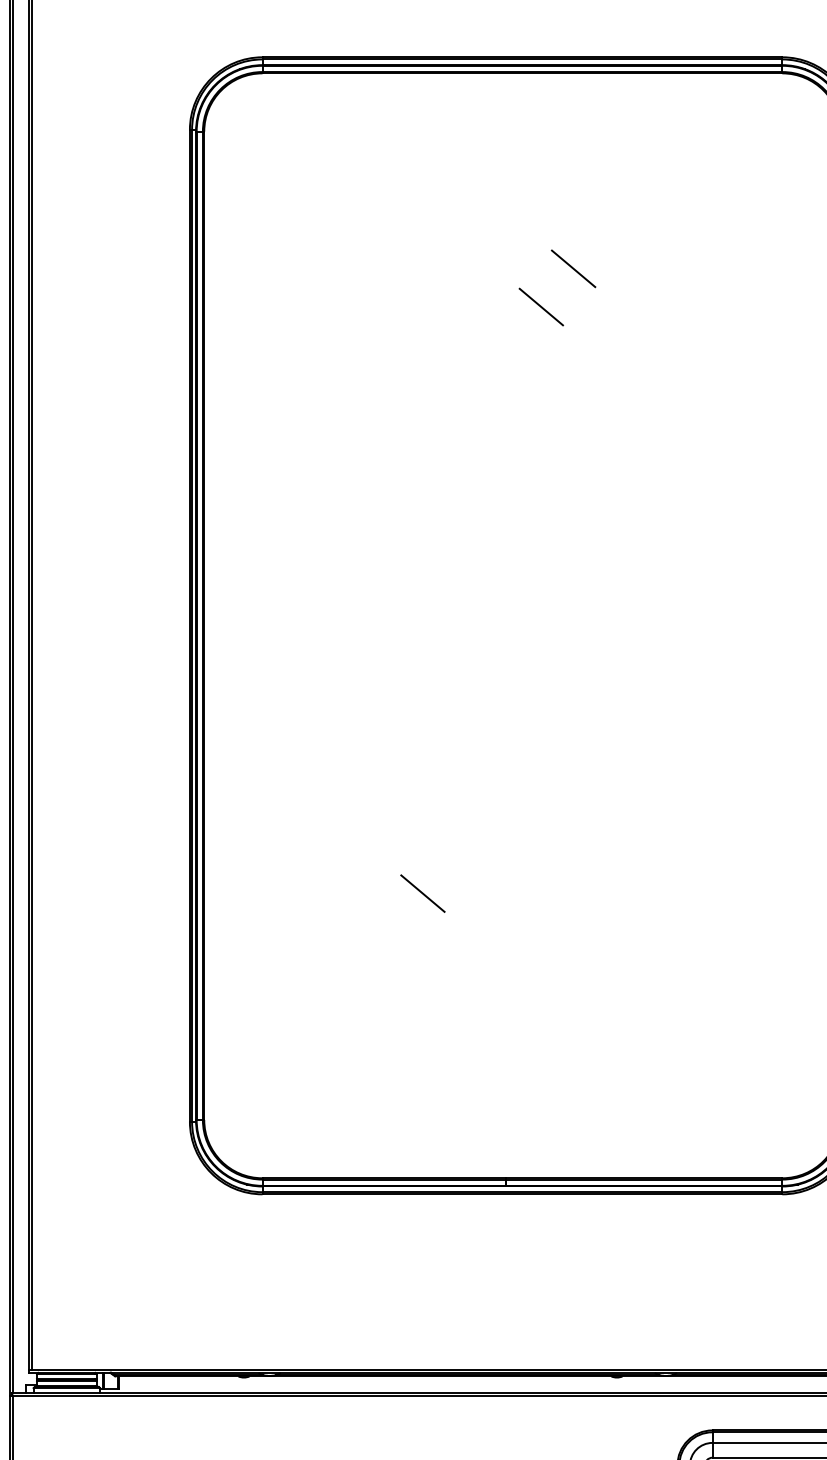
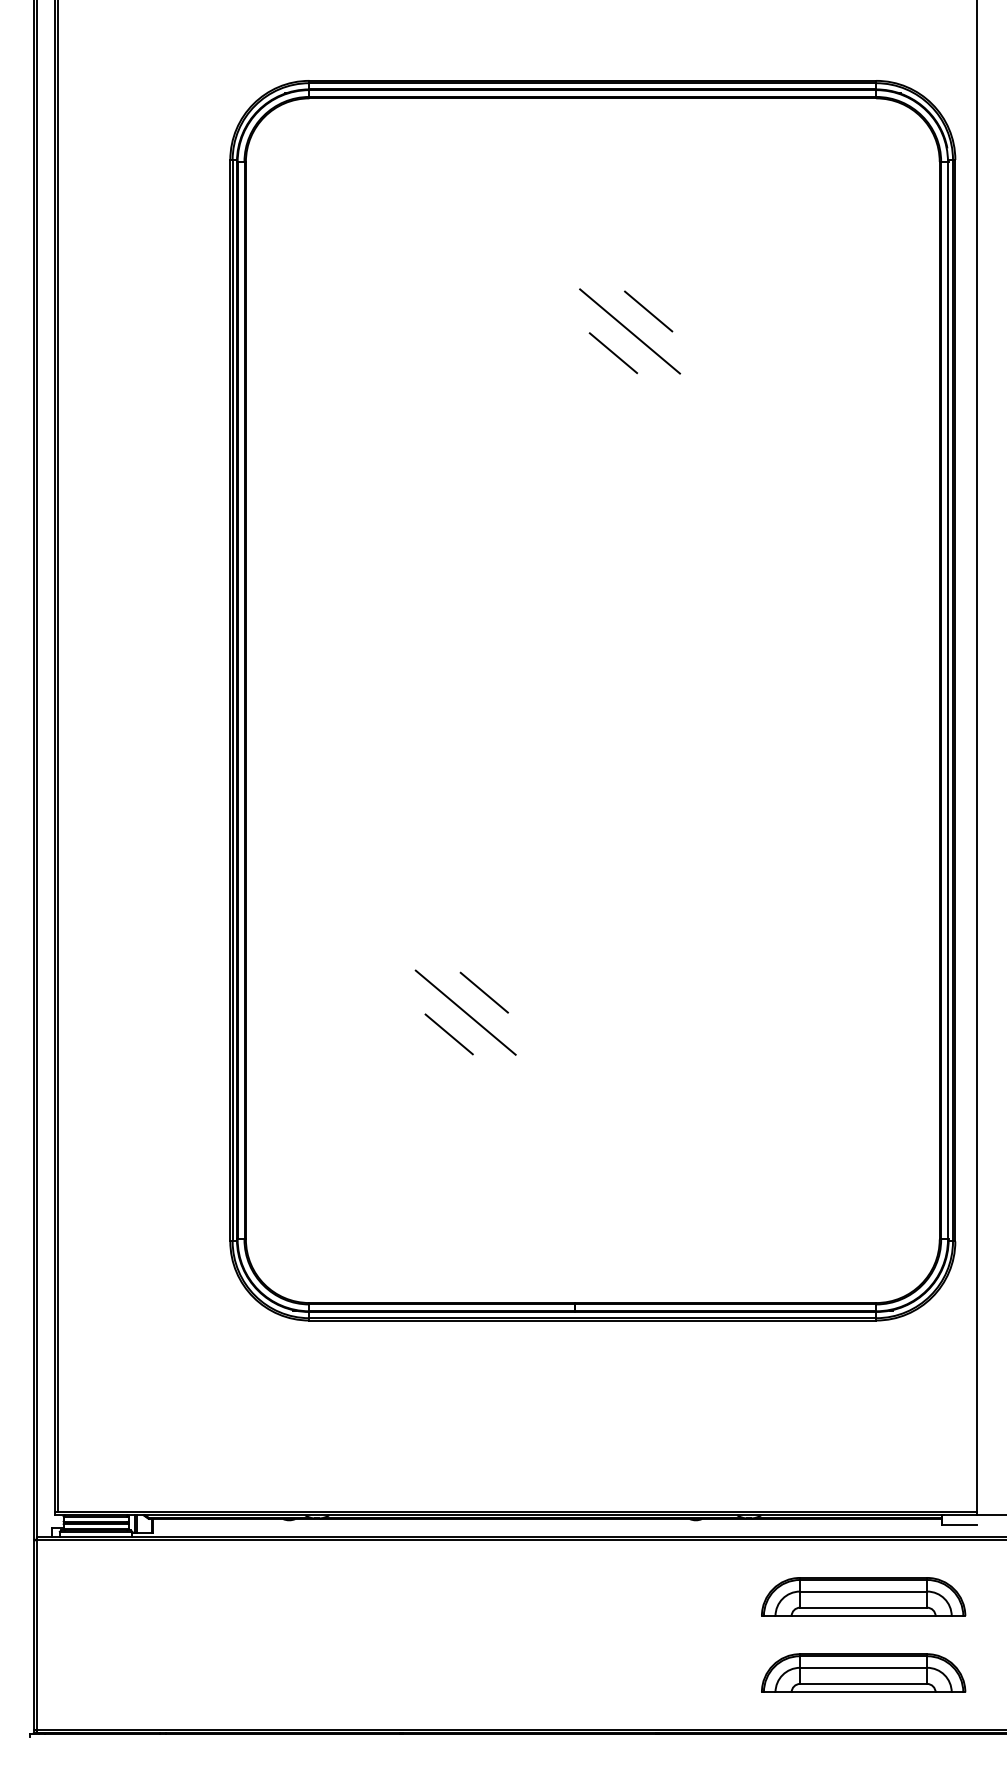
line: (556, 287) -> (629, 331), added
line: (405, 911) -> (465, 1012), added
line: (390, 931) -> (448, 1034), added

